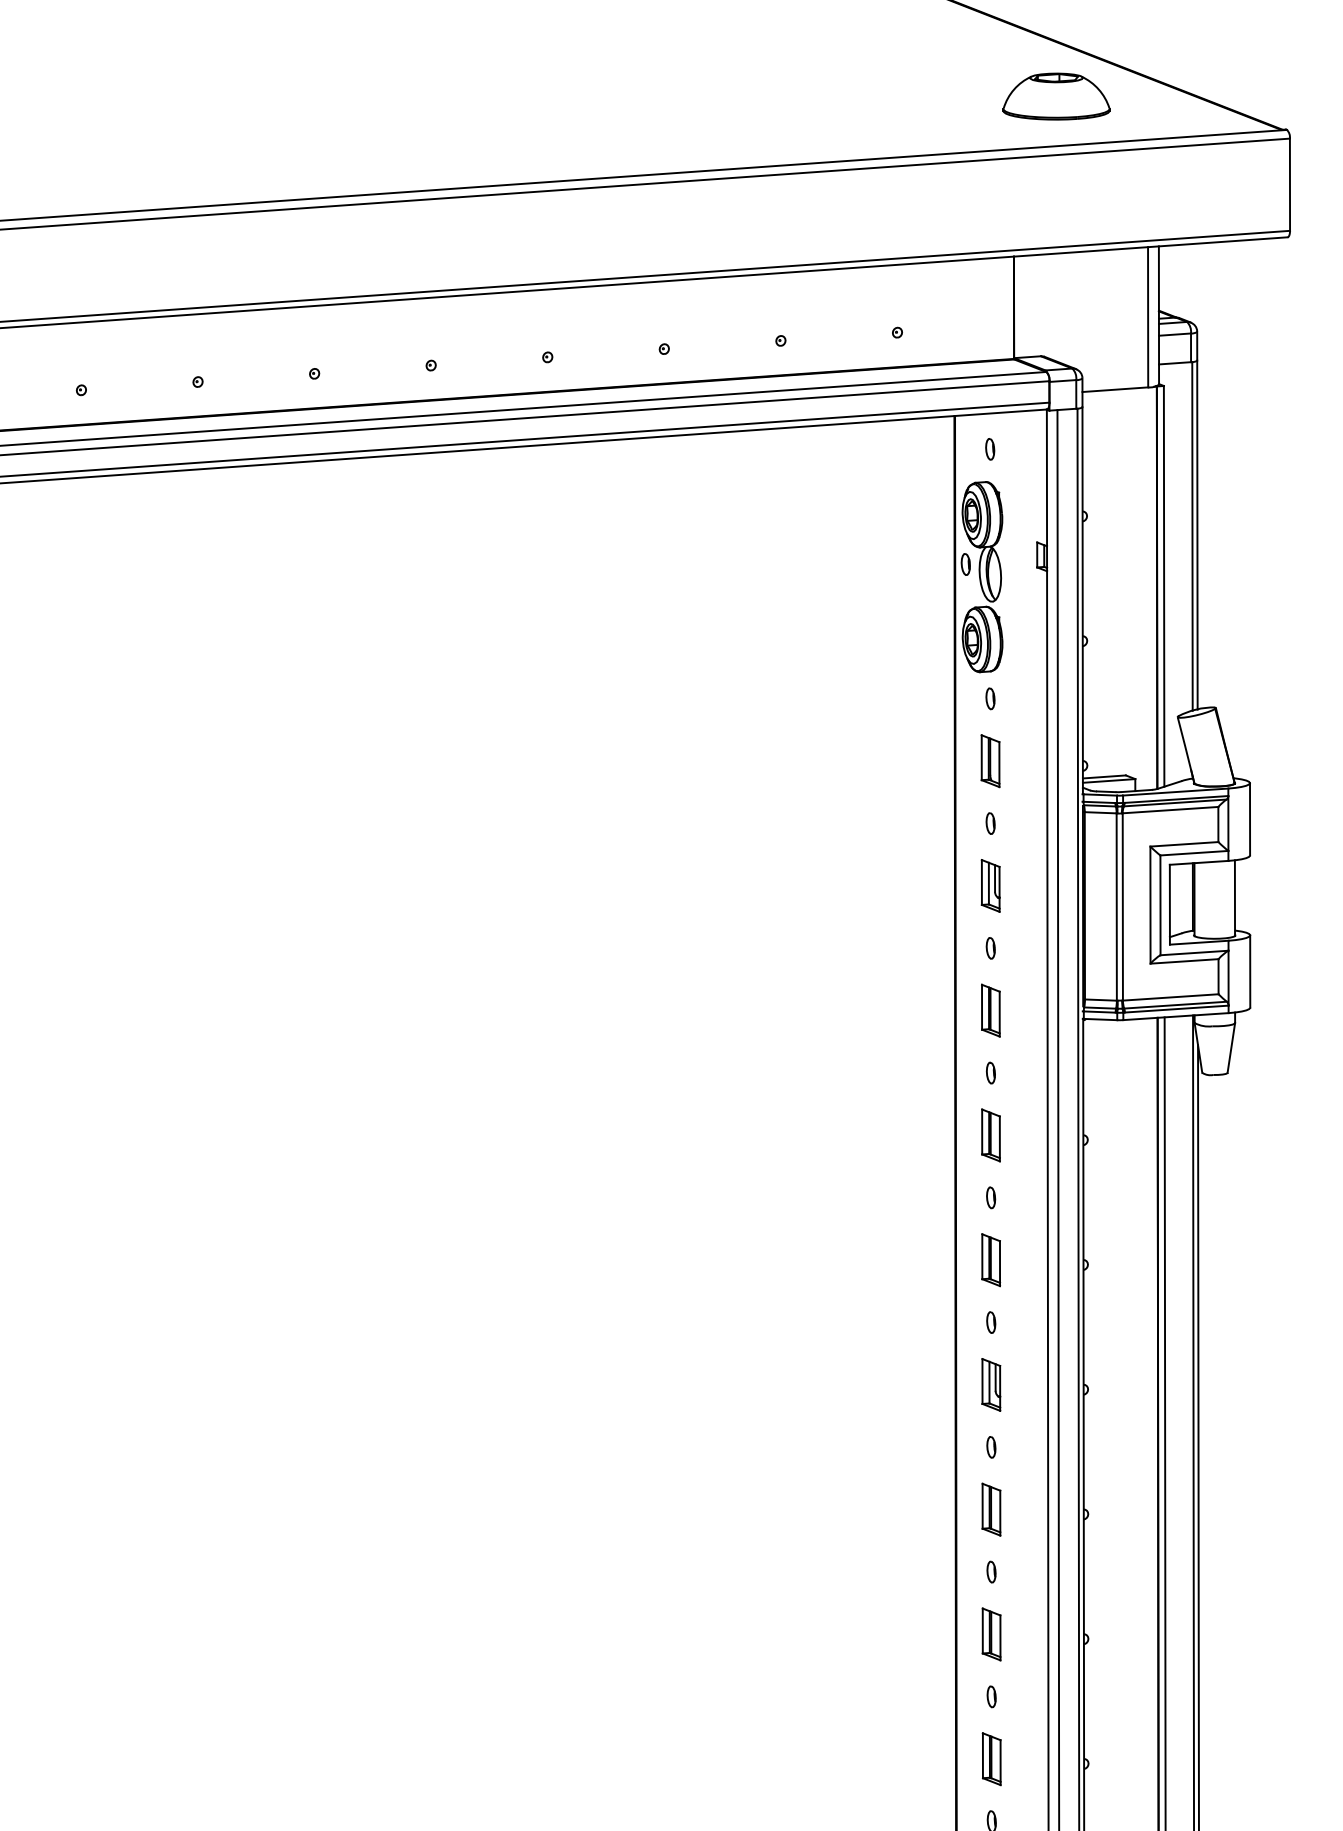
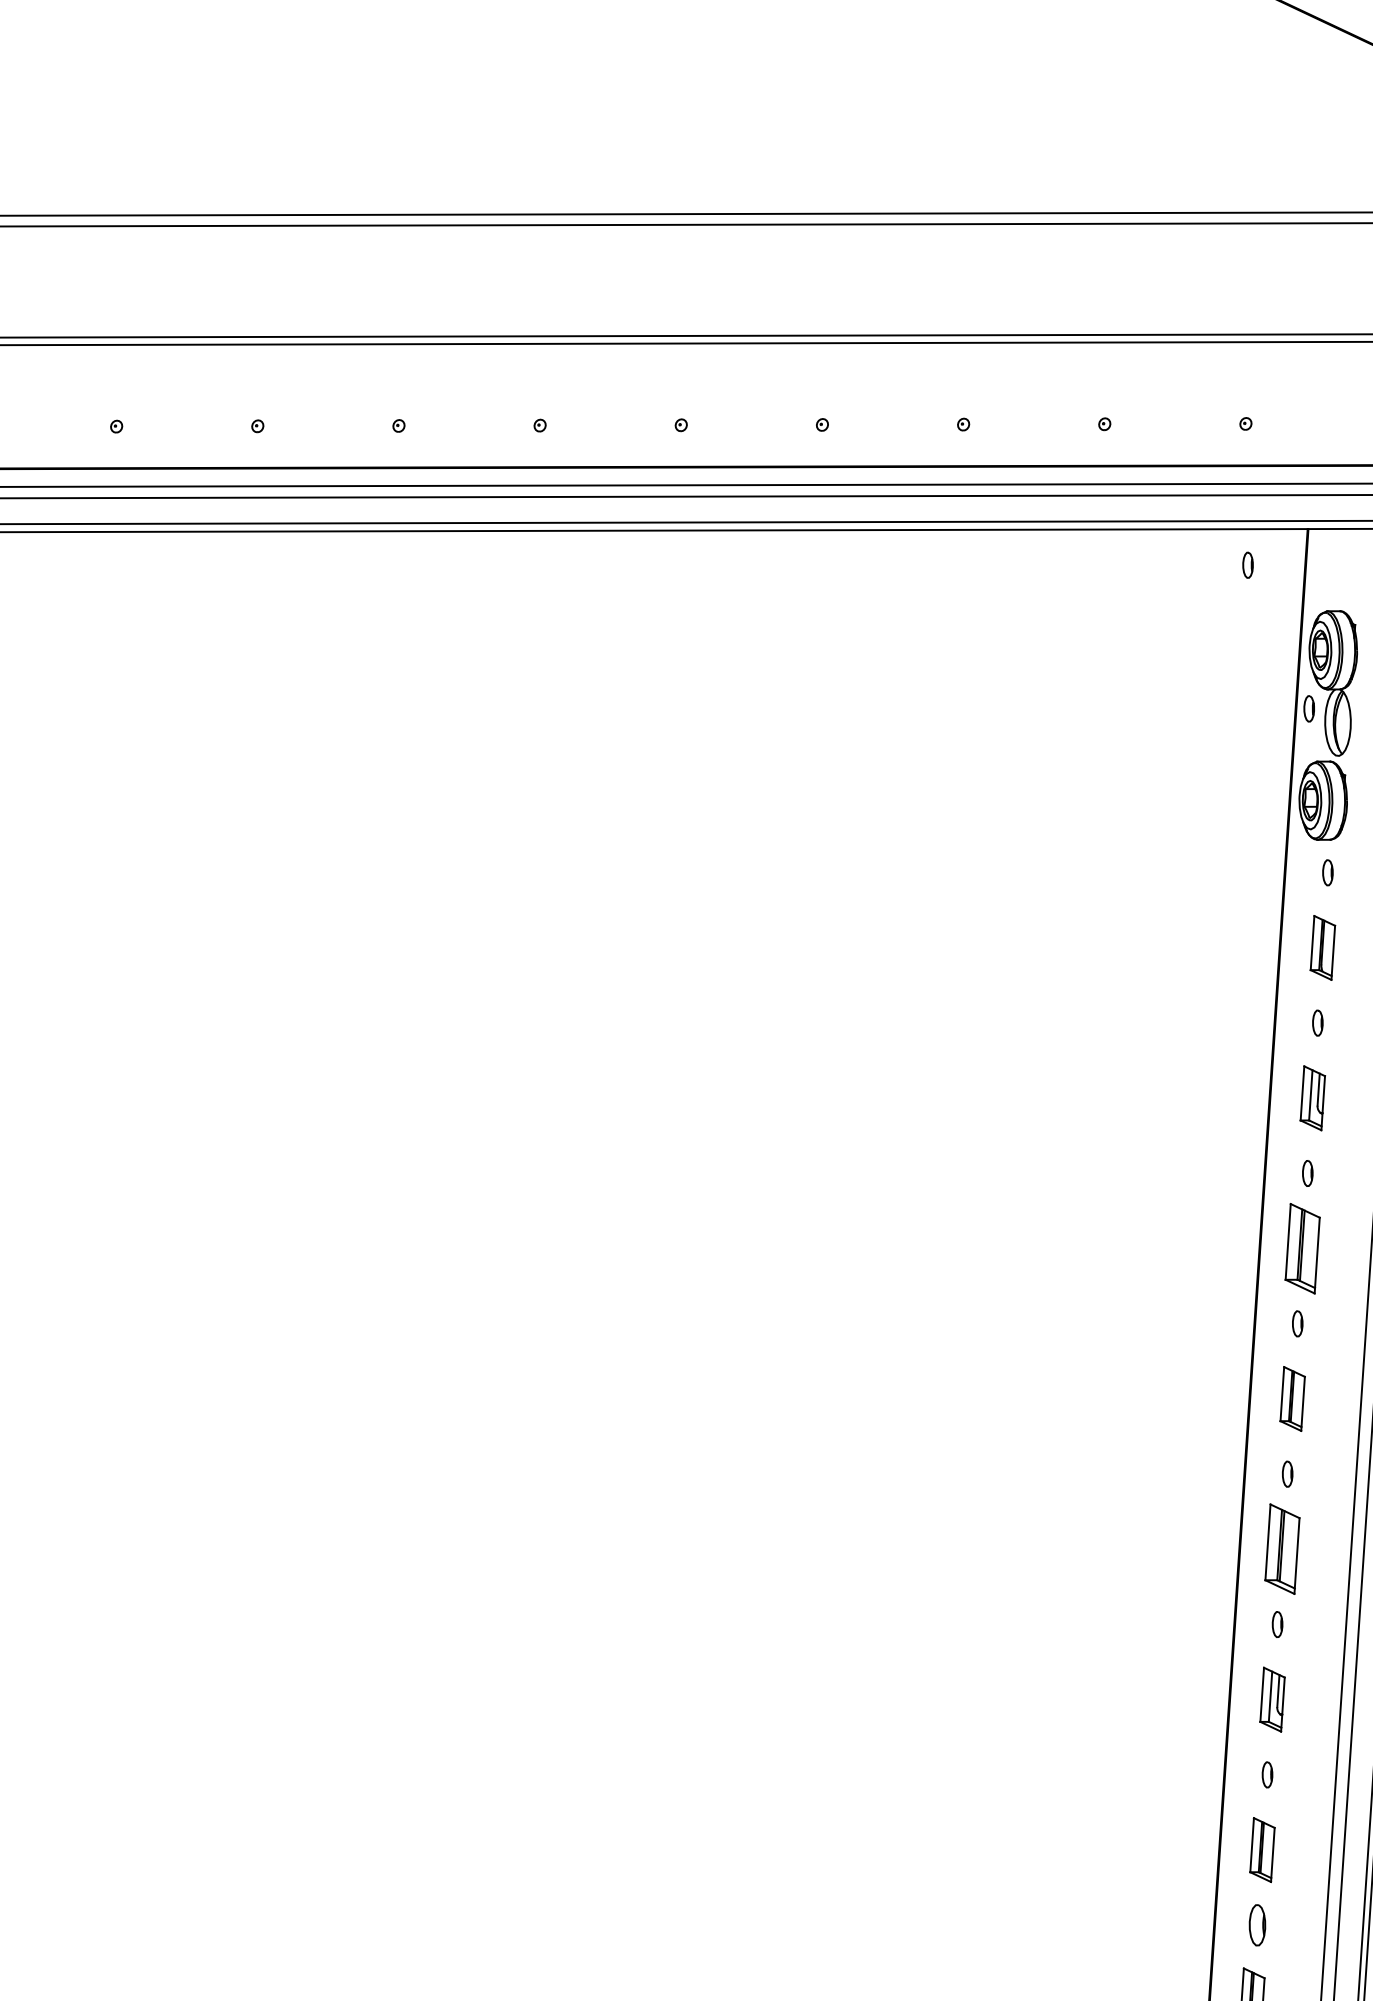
part: (990, 449) -> (1248, 565), moved
part: (990, 1010) -> (1302, 1248), size x1.4
part: (991, 1260) -> (1283, 1549), size x1.4
part: (991, 1571) -> (1257, 1924), size x1.6

